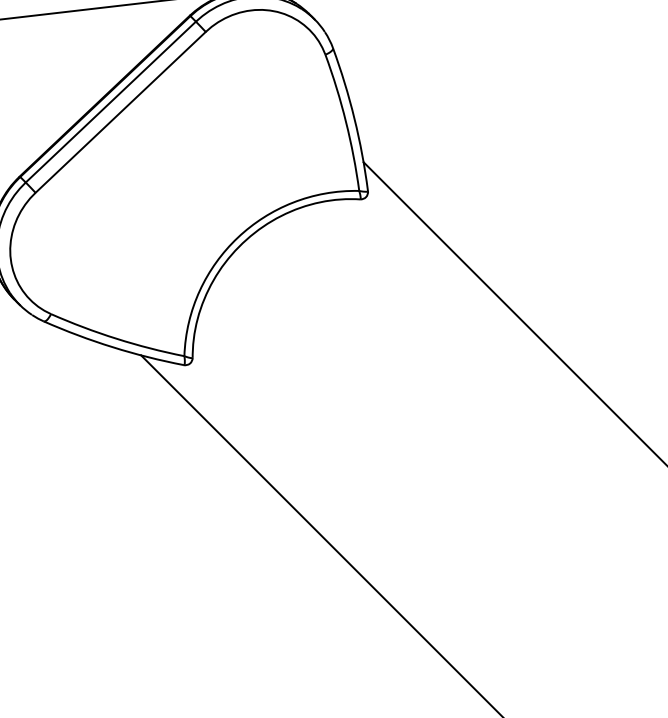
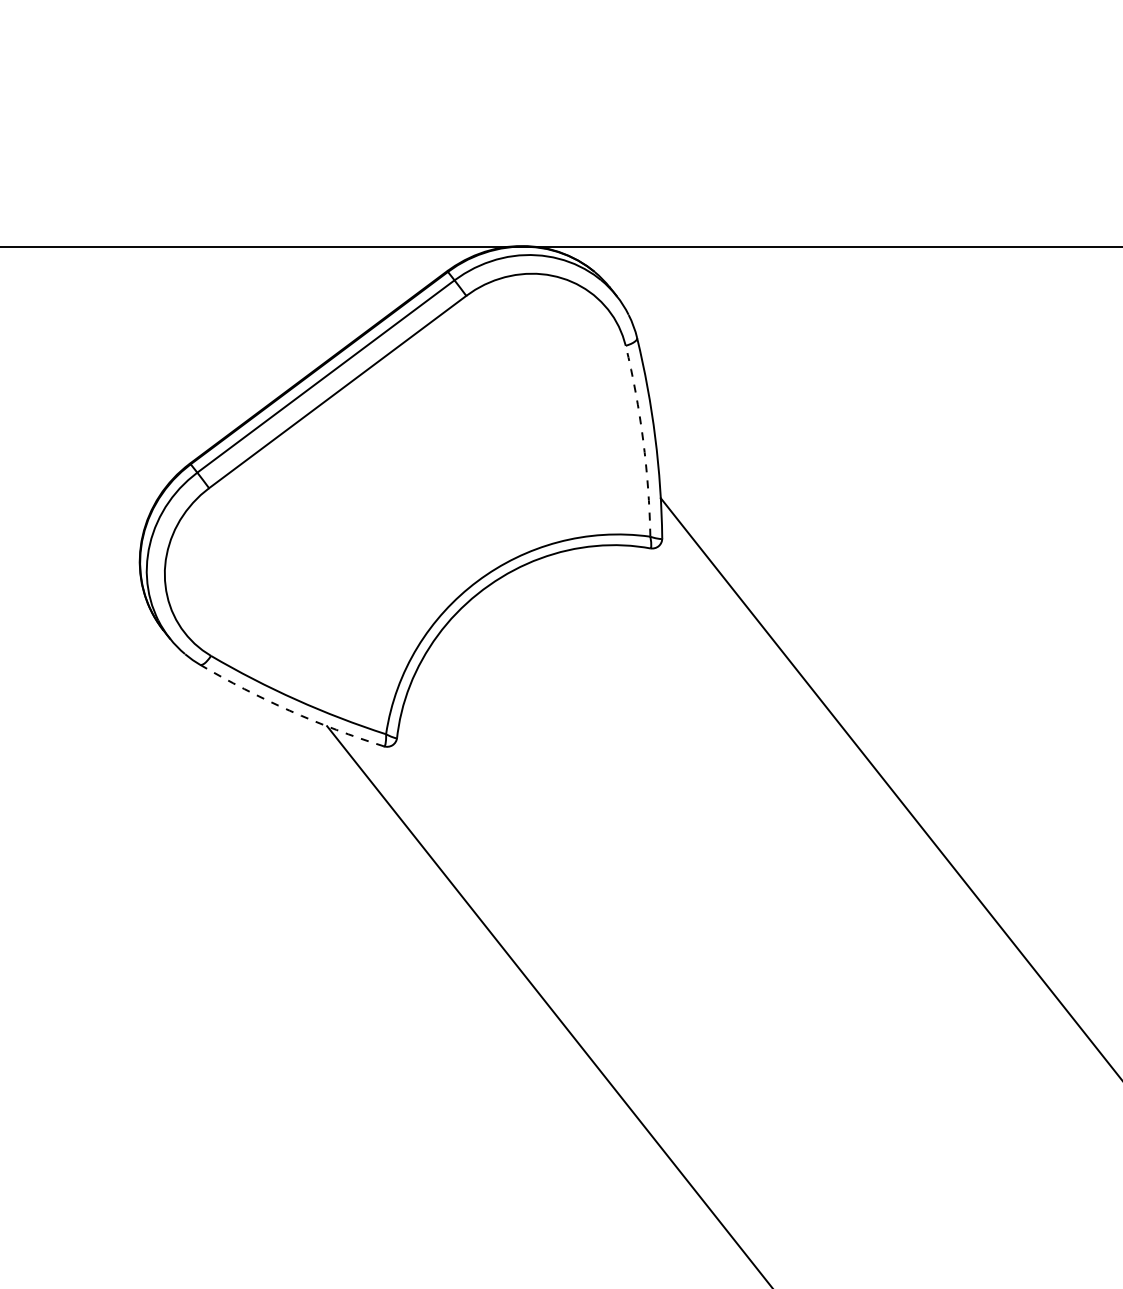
arc: (346, 121) -> (643, 440), solid -> dashed
arc: (112, 347) -> (289, 710), solid -> dashed

